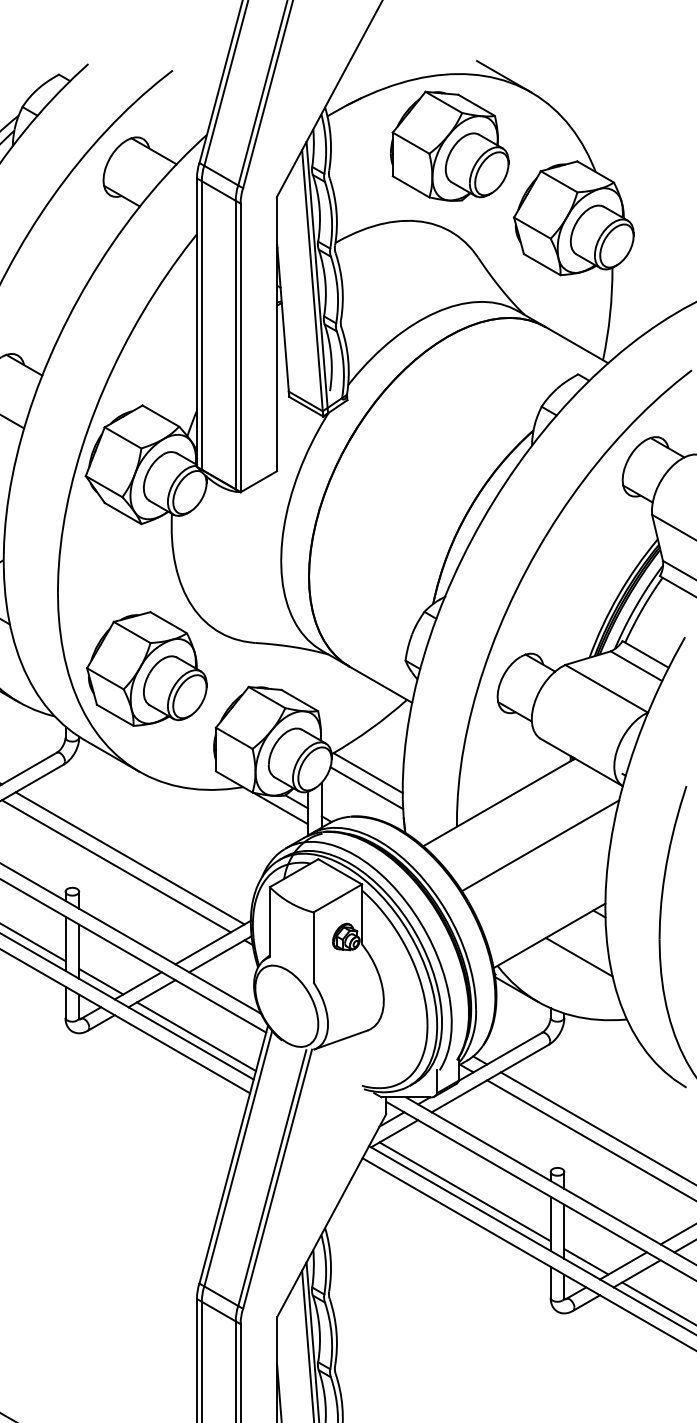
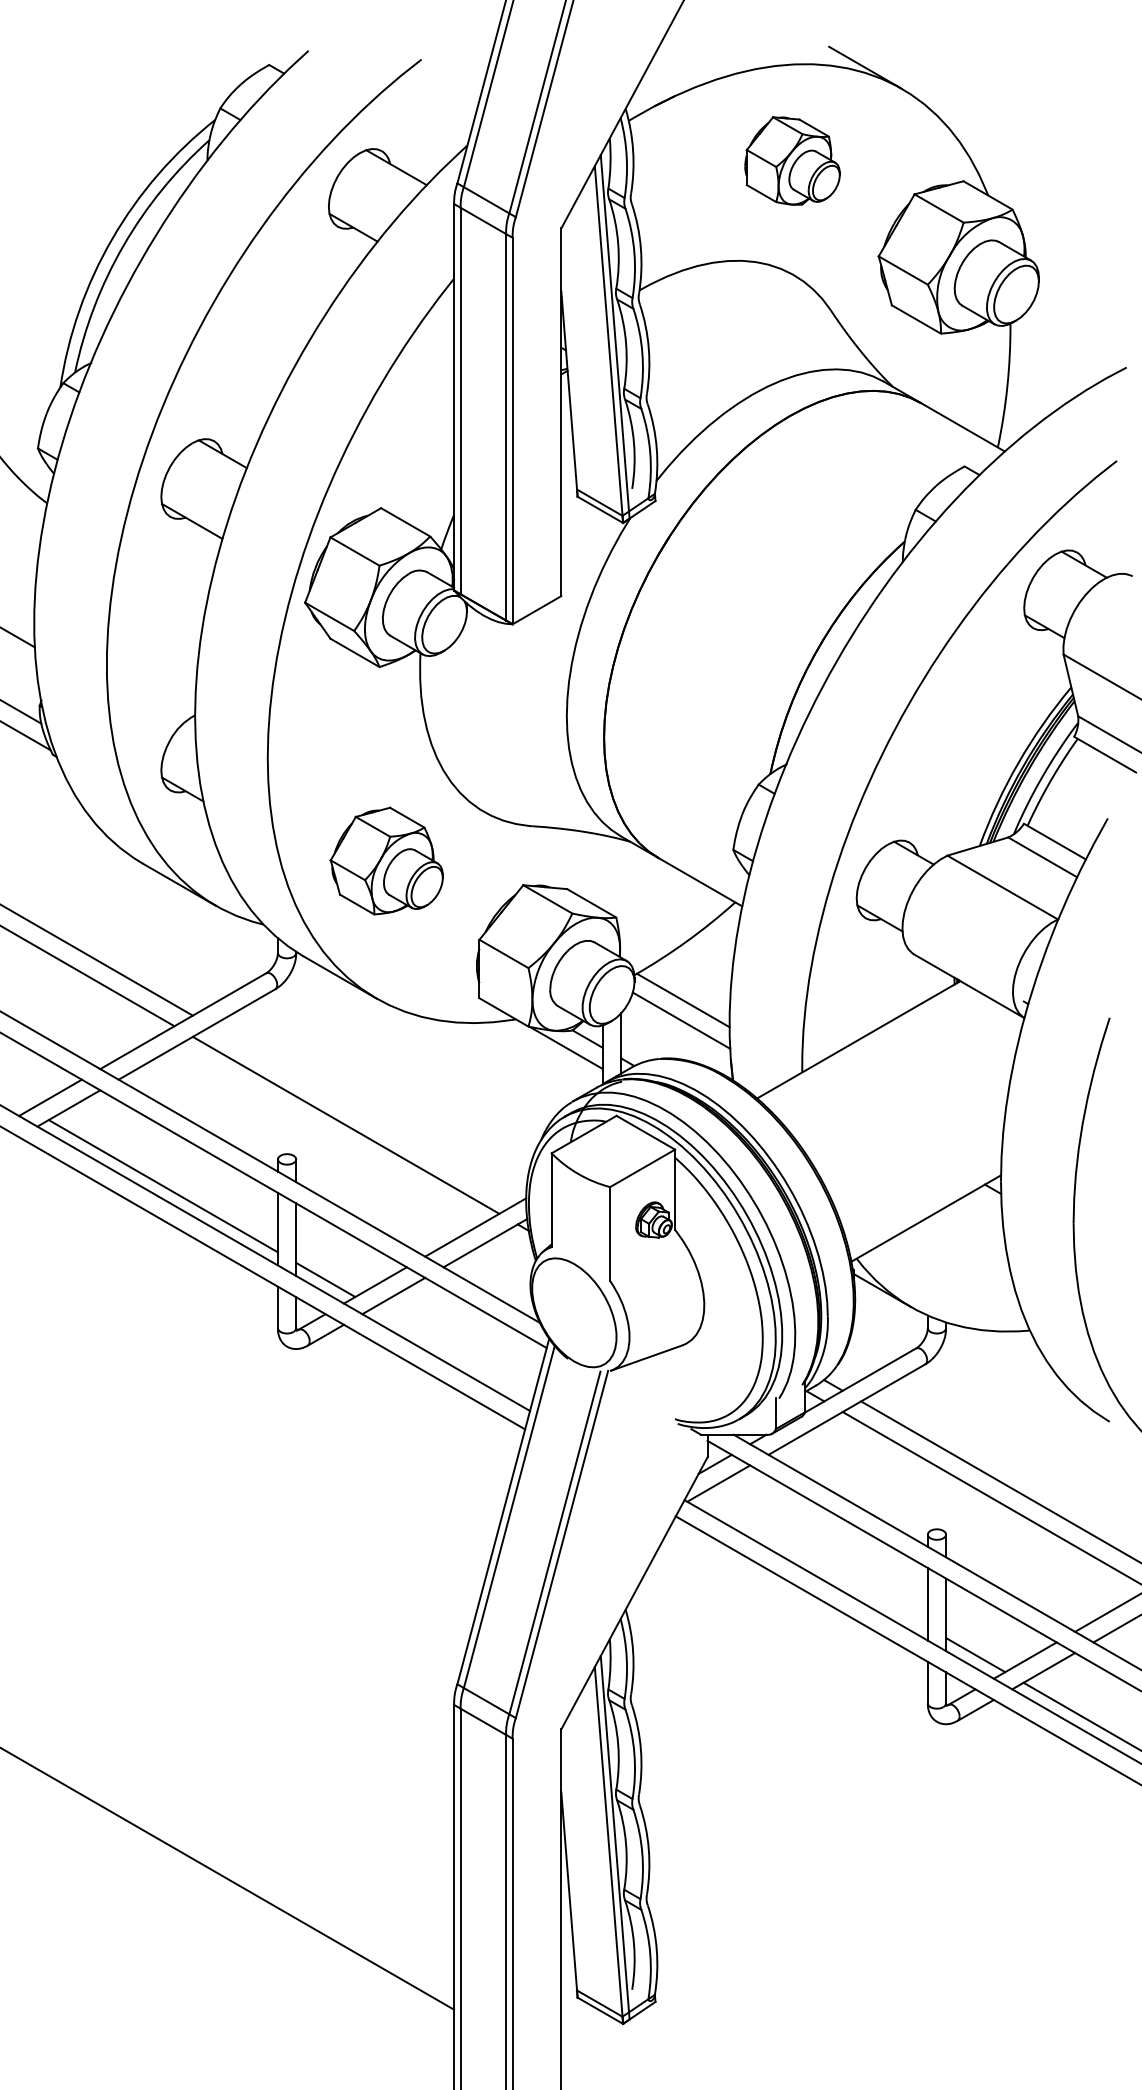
part: (449, 145) -> (792, 160), size x0.6
part: (146, 668) -> (386, 860), size x0.7
line: (540, 845) -> (913, 1097), removed
line: (130, 858) -> (364, 1114), removed
line: (578, 956) -> (965, 1246), removed
line: (196, 1036) -> (453, 1353), removed
line: (464, 1191) -> (812, 1561), removed

